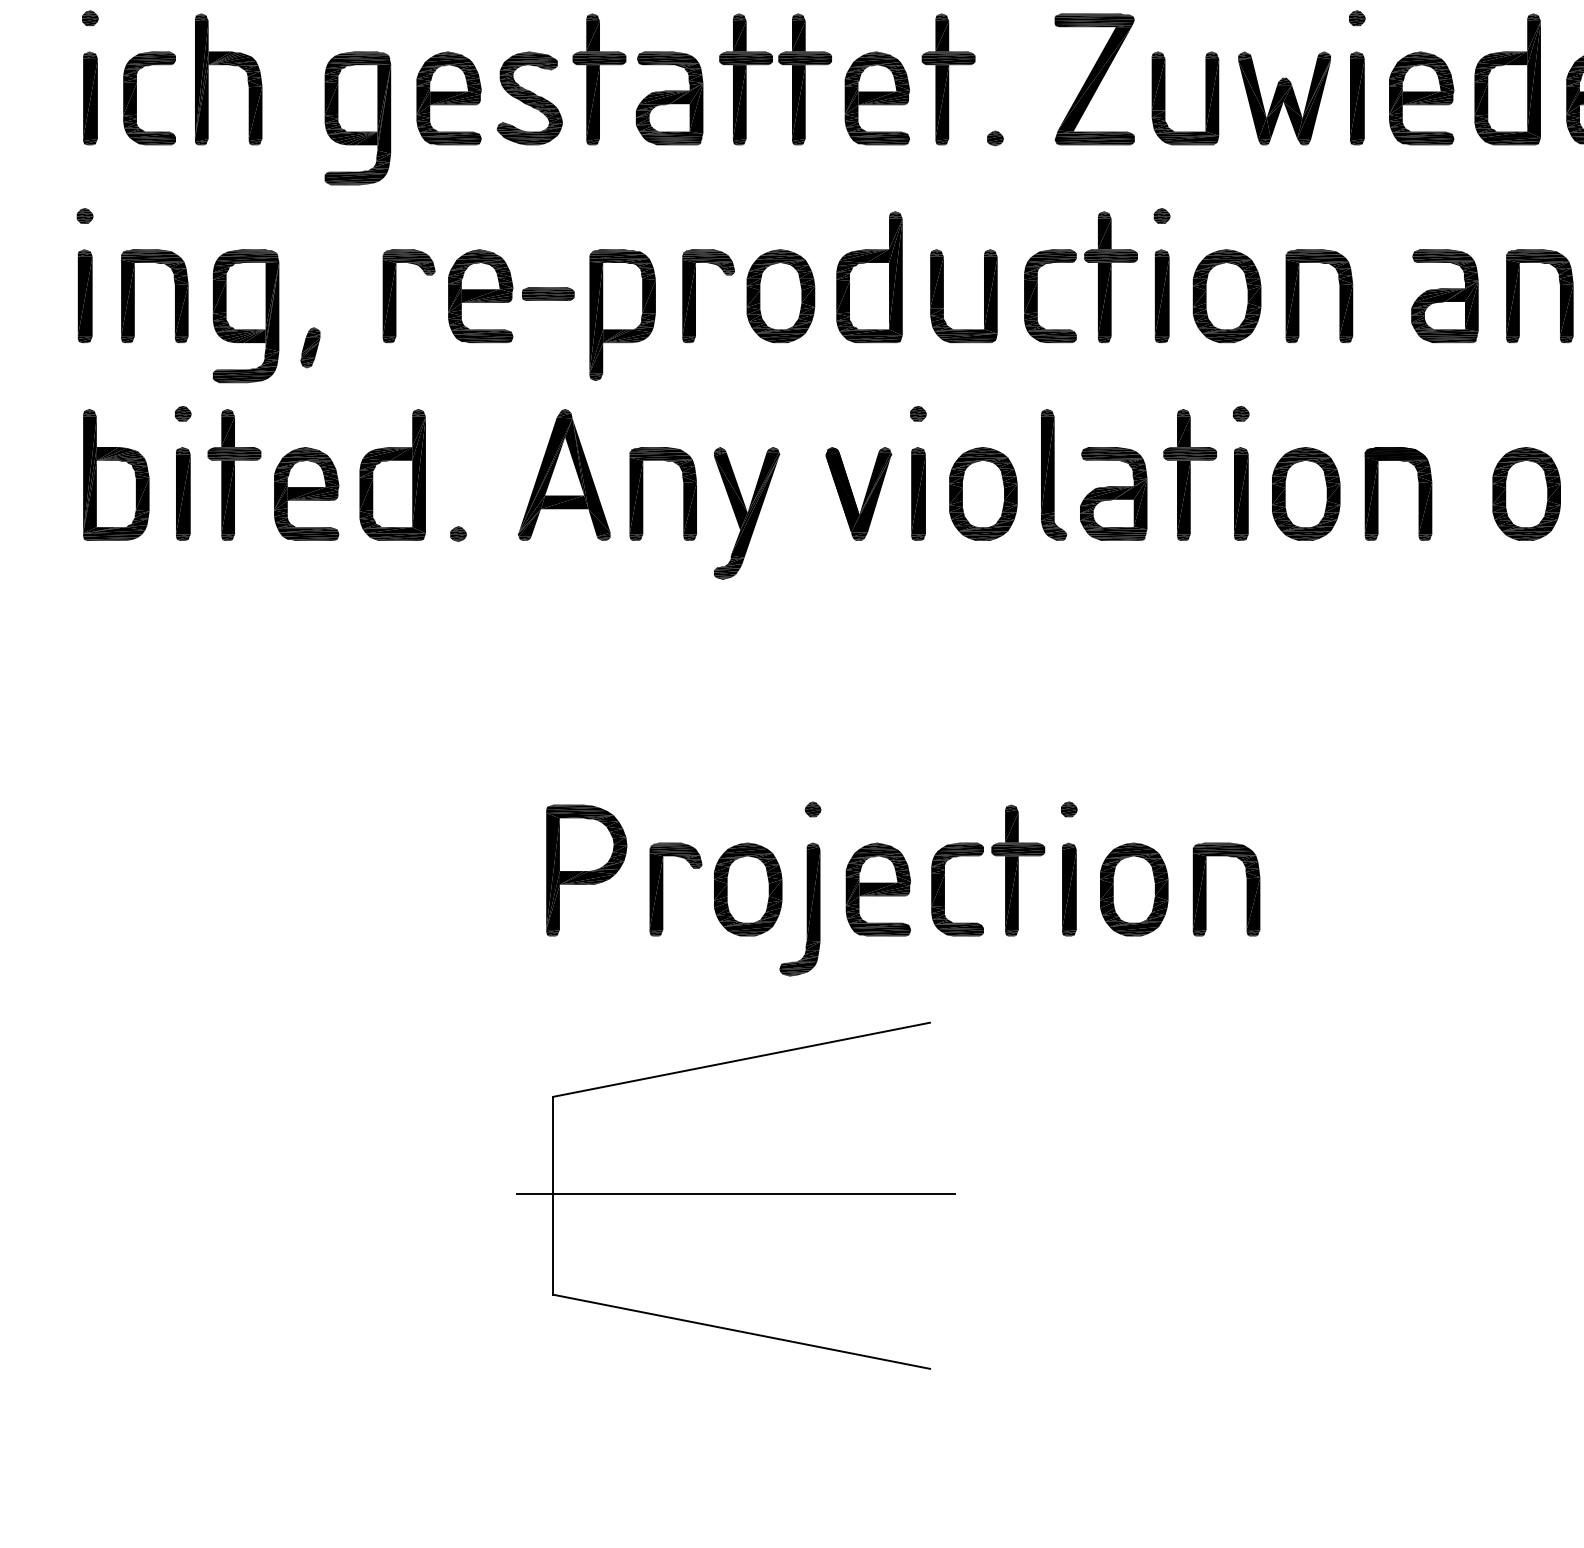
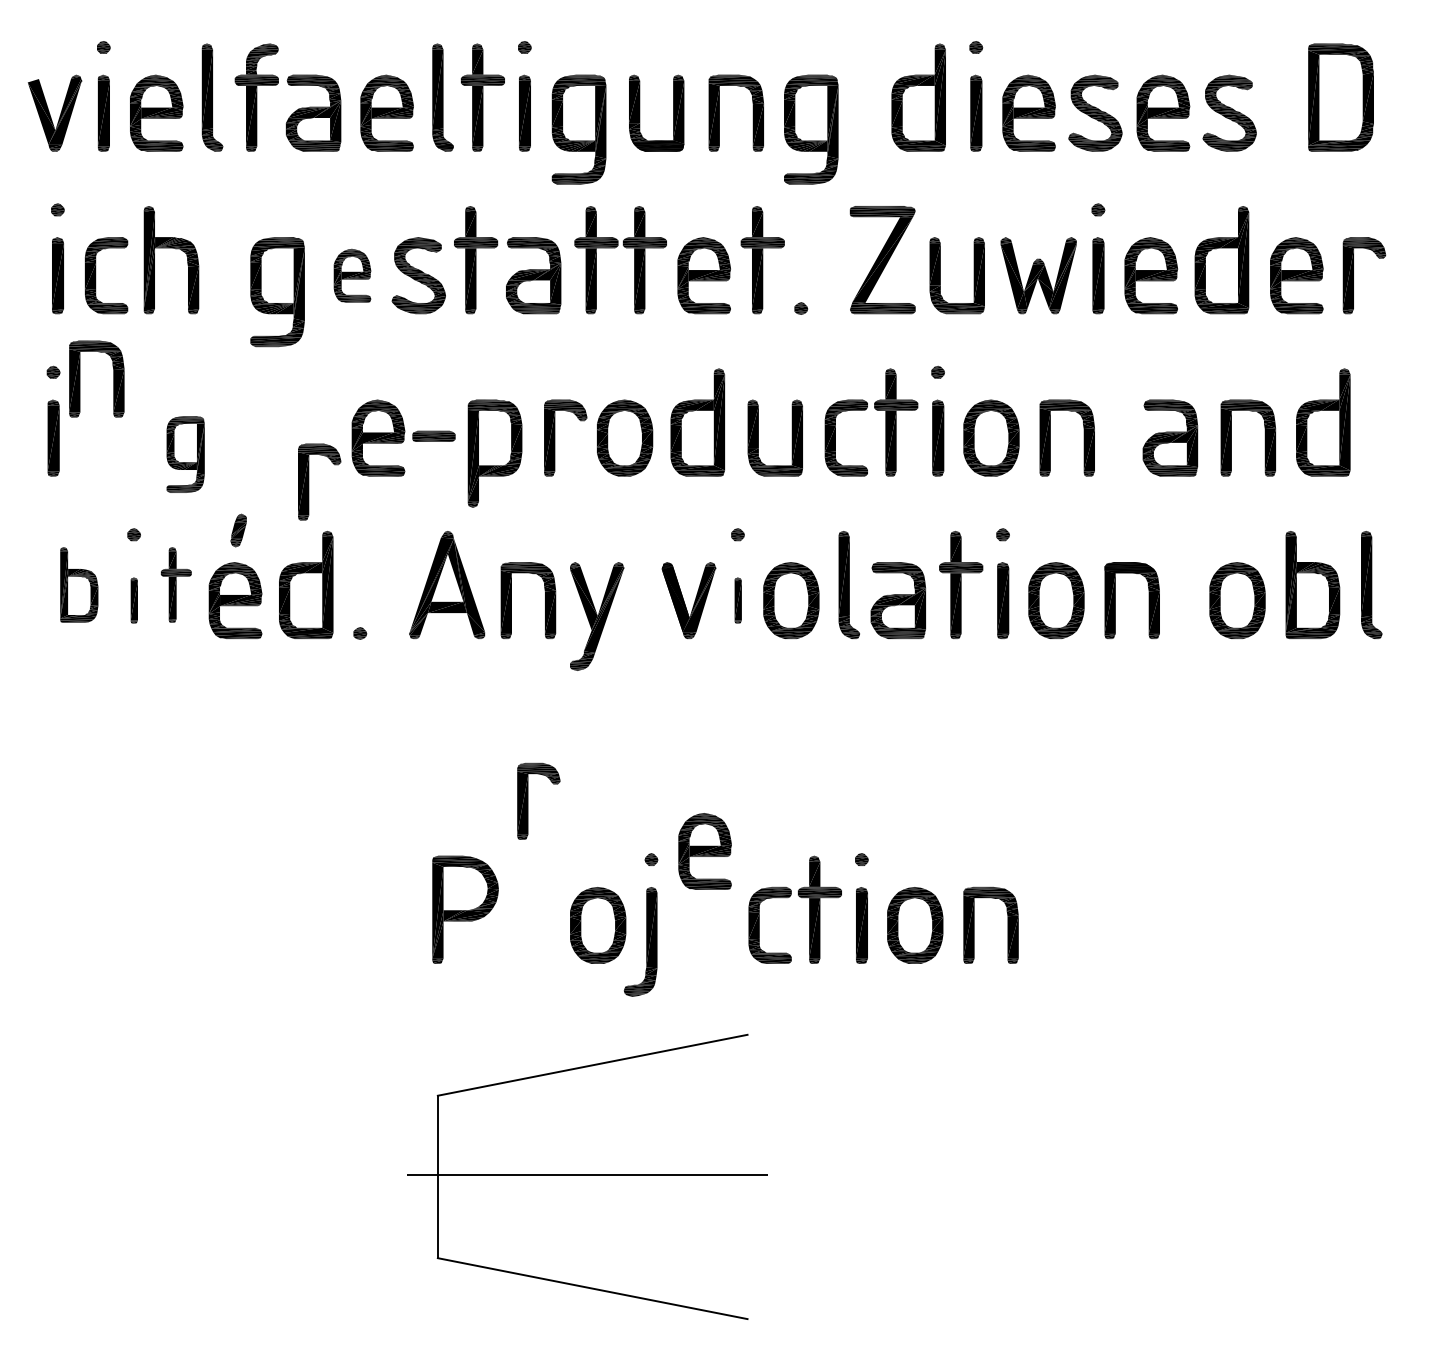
part: (449, 98) -> (352, 275), size x0.7
part: (134, 295) -> (80, 378), moved
part: (396, 295) -> (309, 481), moved
part: (245, 316) -> (185, 454), size x0.7
part: (310, 347) -> (238, 530), moved
part: (116, 474) -> (79, 584), size x0.7
part: (234, 474) -> (176, 584), size x0.7
part: (183, 493) -> (134, 600), size x0.6
part: (919, 493) -> (738, 600), size x0.6
part: (663, 888) -> (528, 800), moved
part: (877, 889) -> (704, 851), moved

